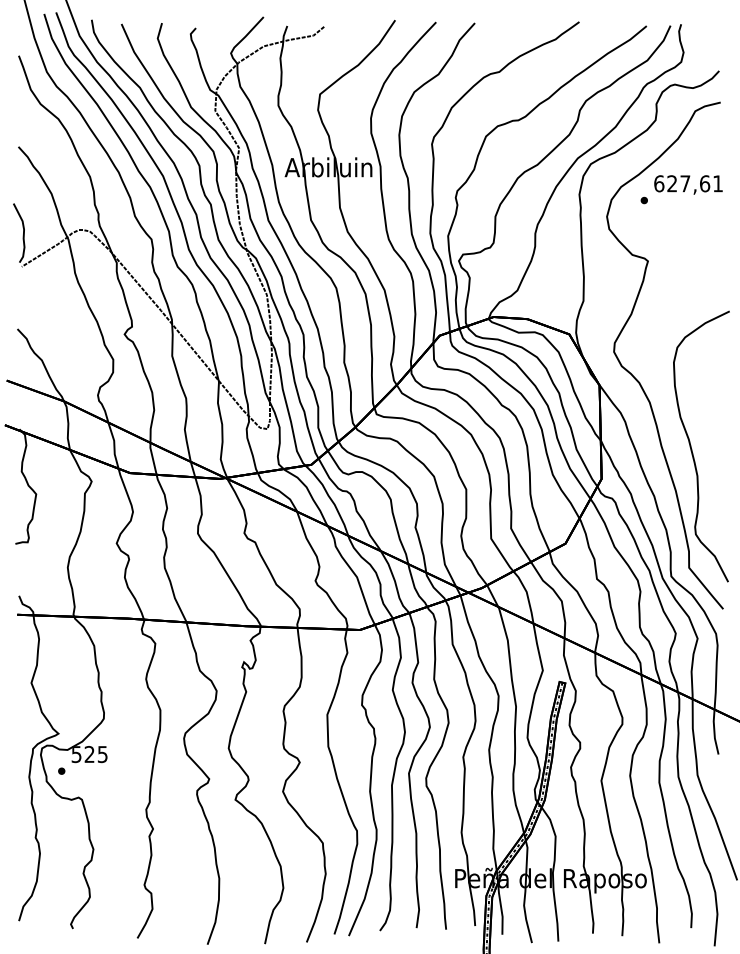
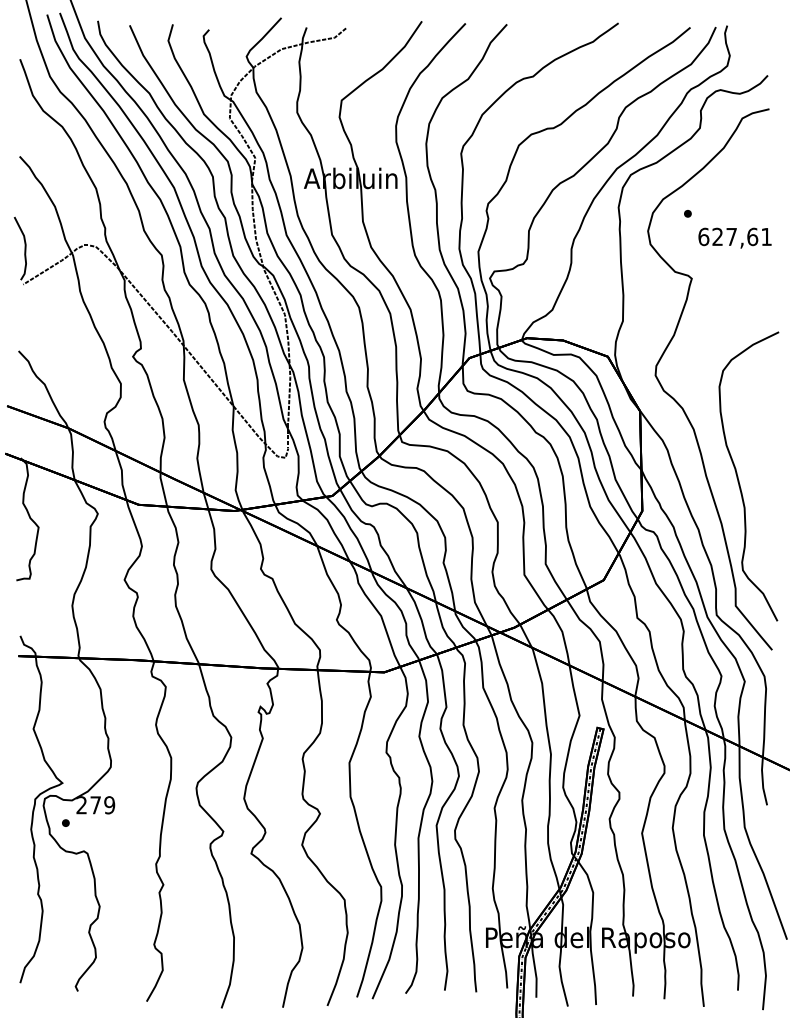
text: (687, 184) -> (734, 237), moved
text: (89, 754) -> (95, 805), 525 -> 279

